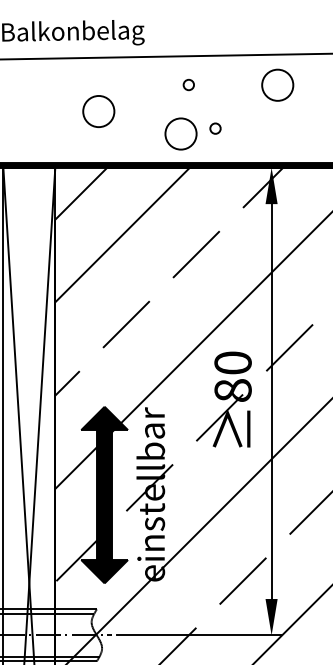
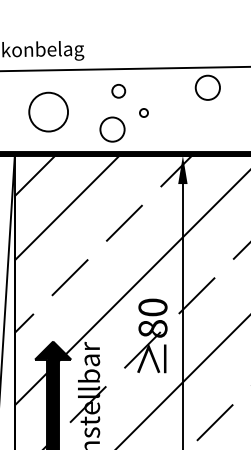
circle: (277, 84) -> (207, 87), moved
circle: (188, 85) -> (118, 91), size x1.6
circle: (98, 111) -> (48, 112), size x1.6
circle: (215, 128) -> (143, 112), moved

